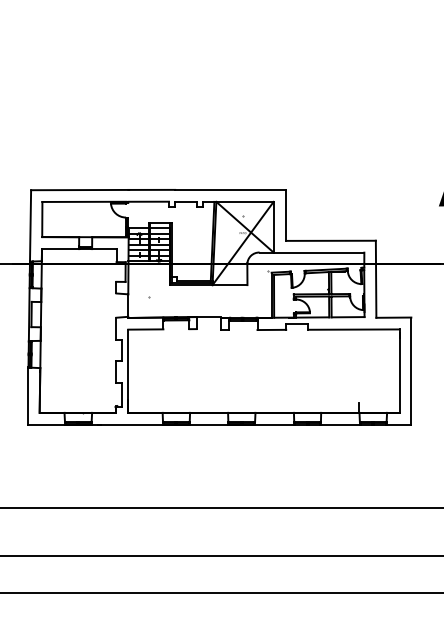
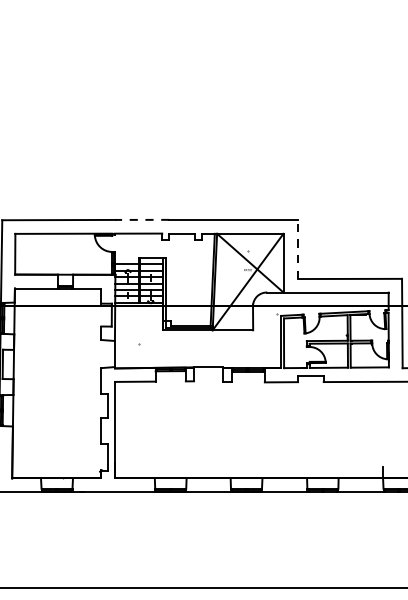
line: (151, 189) -> (141, 219), solid -> dashed
line: (286, 215) -> (298, 249), solid -> dashed

